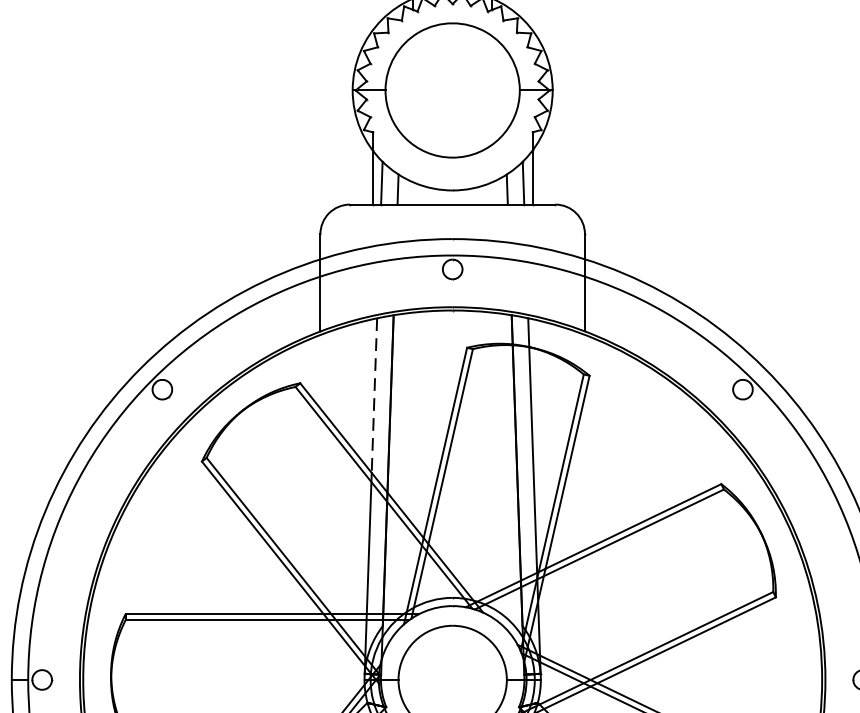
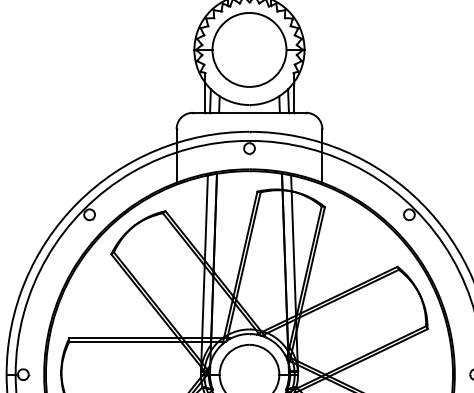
line: (374, 396) -> (206, 218), dashed -> solid

